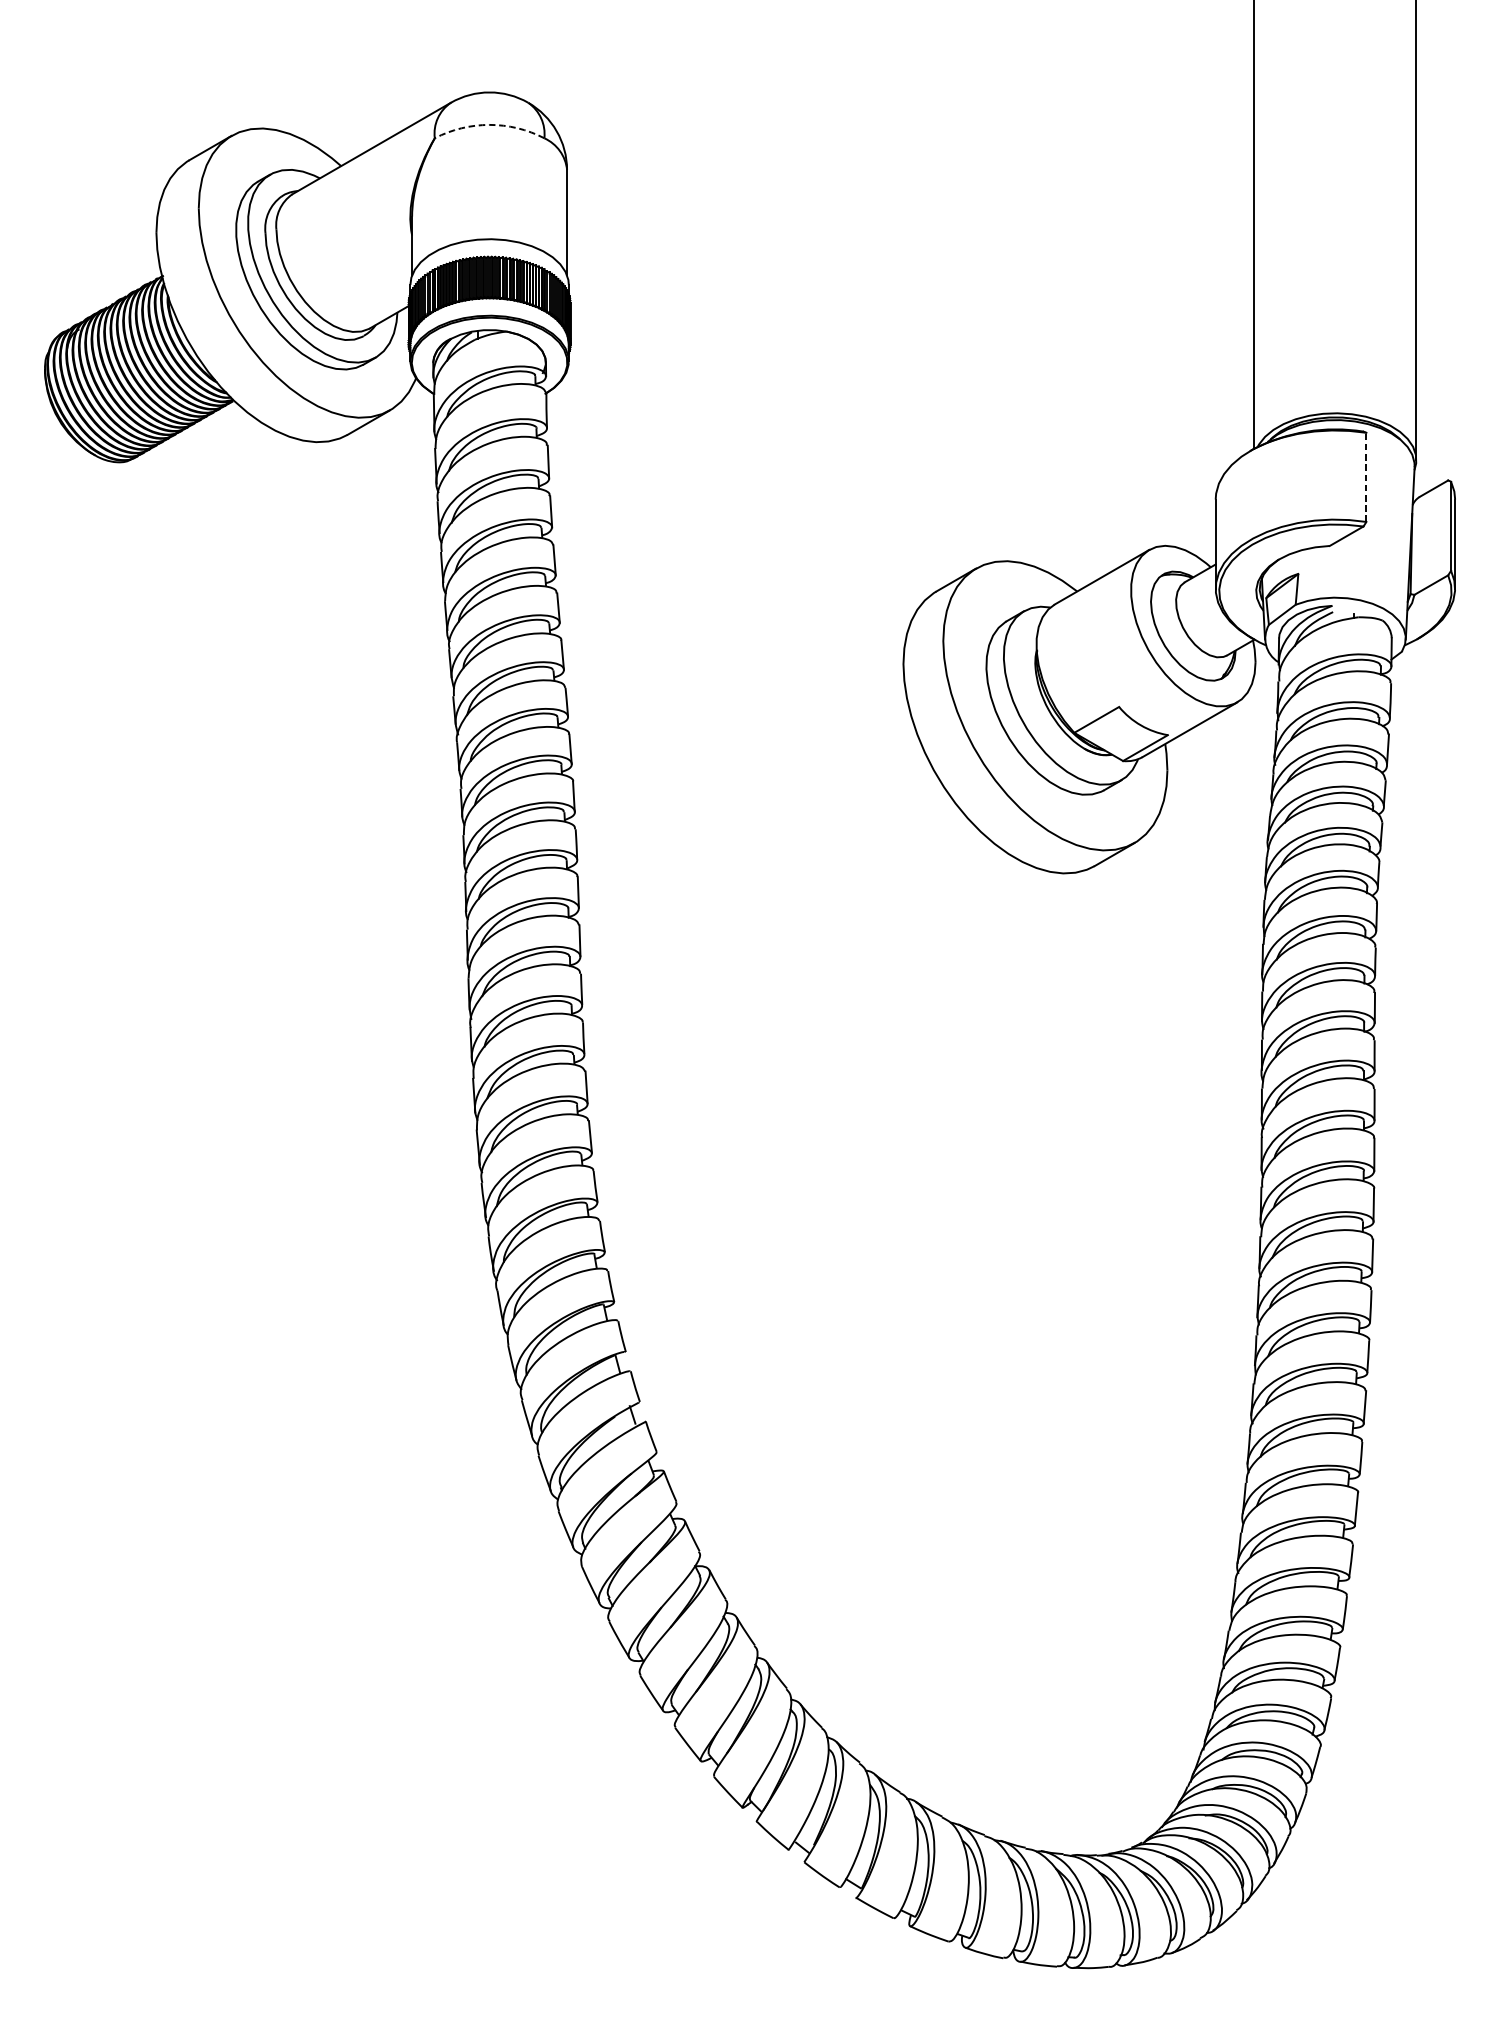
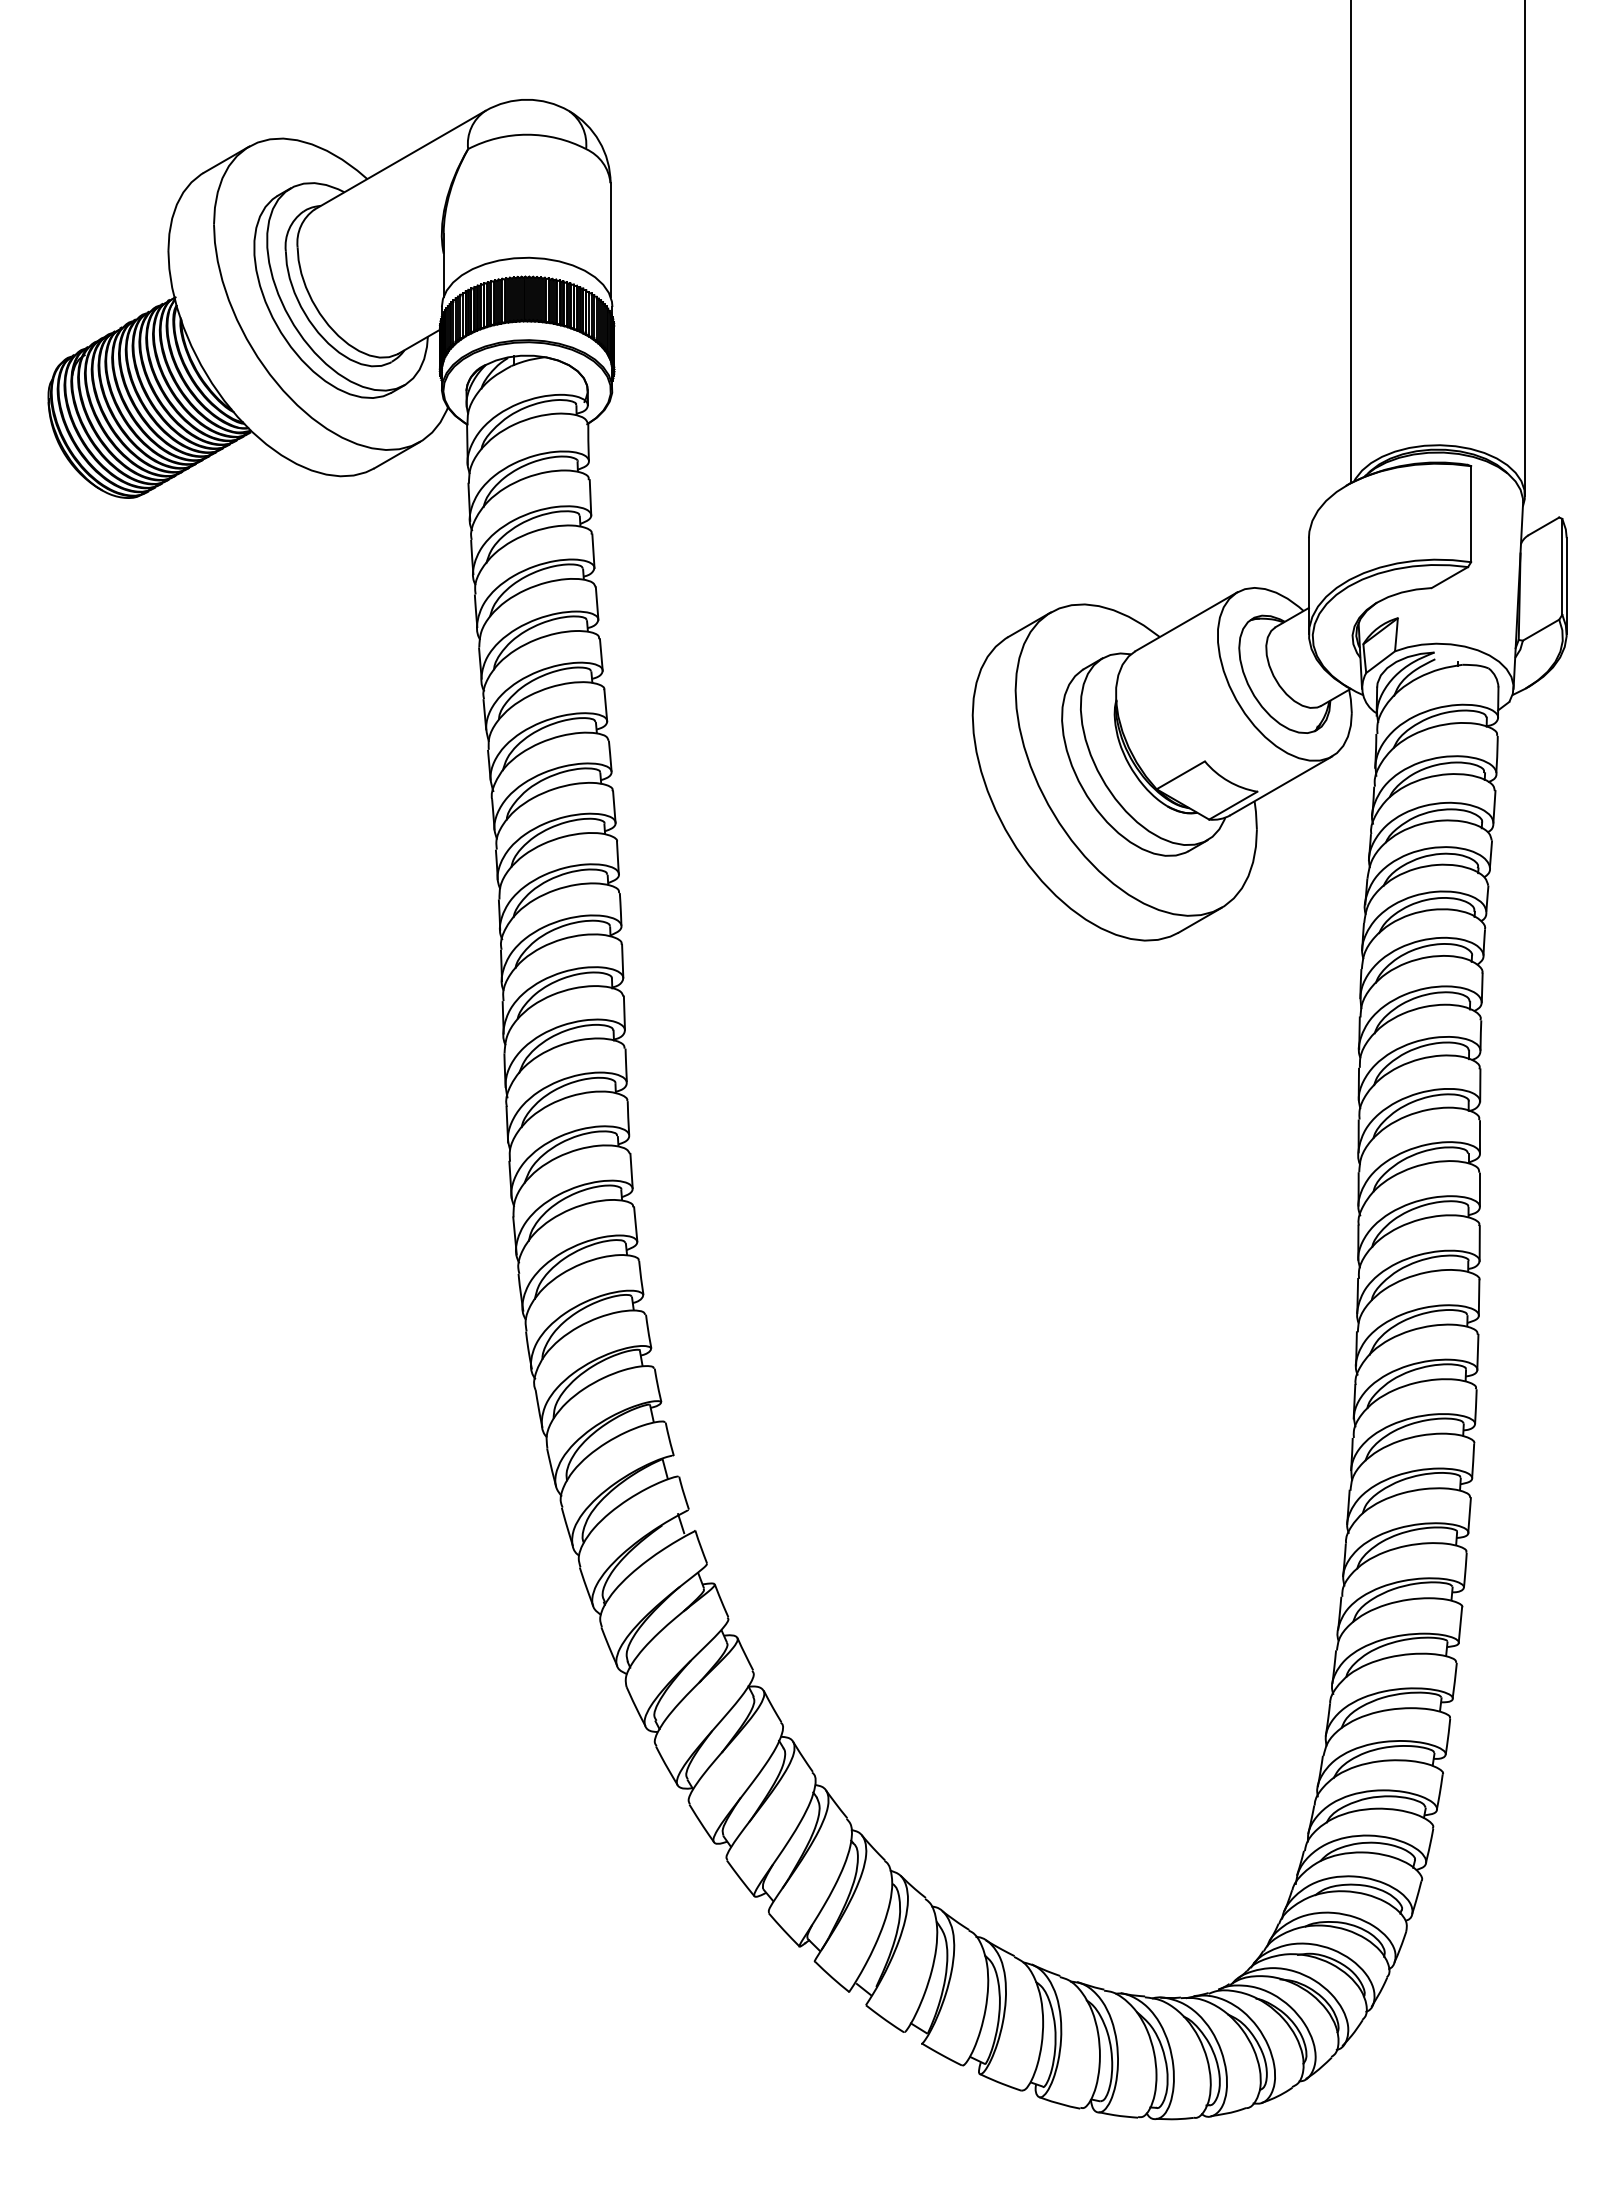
arc: (489, 124) -> (527, 134), dashed -> solid
line: (1366, 477) -> (1471, 514), dashed -> solid

